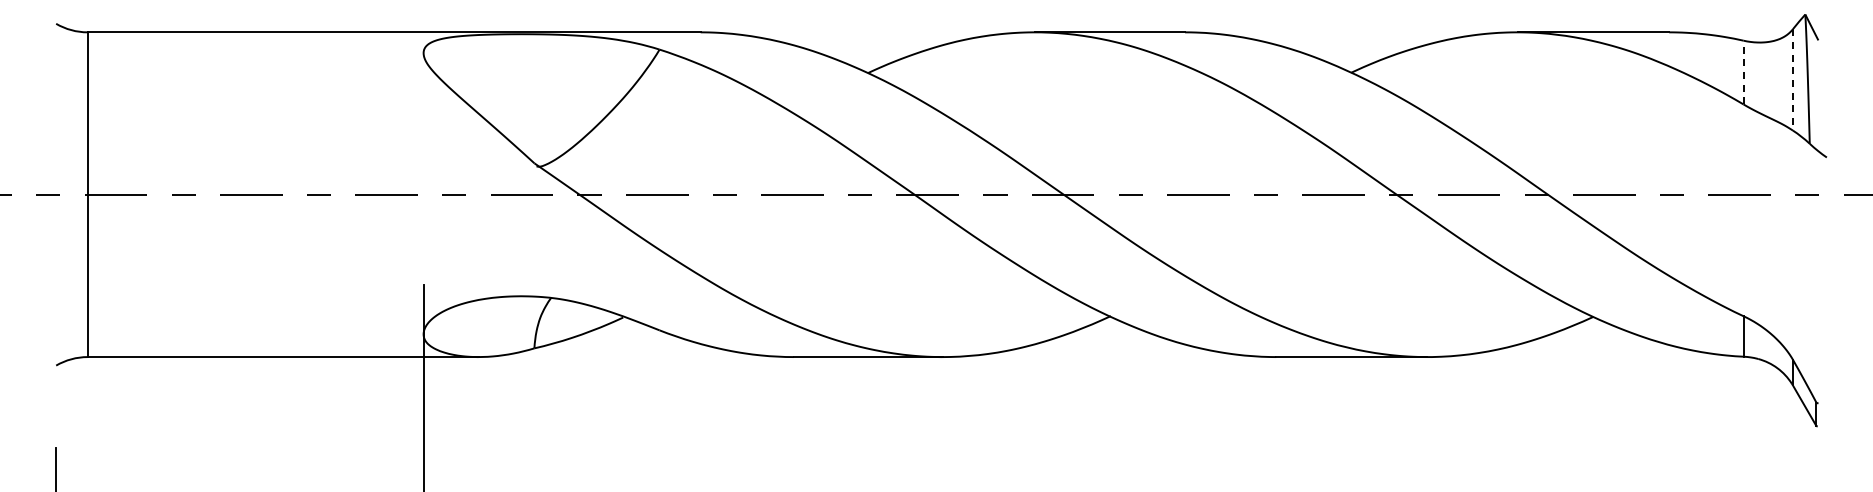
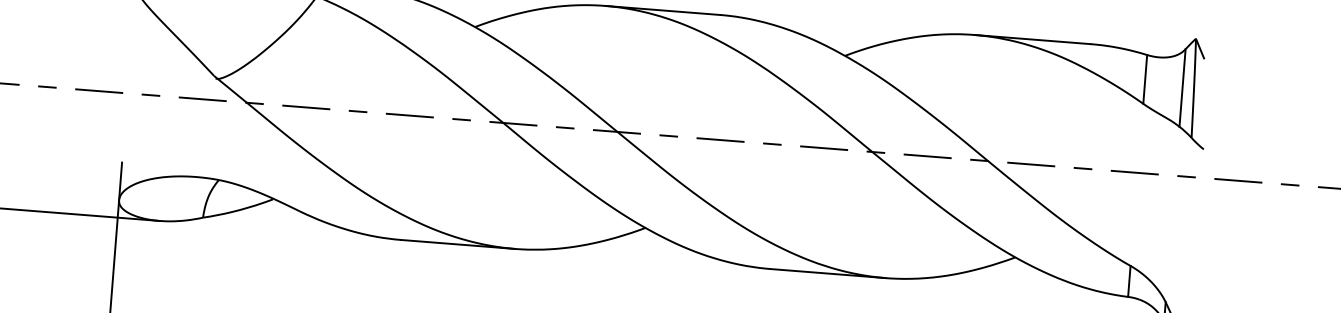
line: (1743, 72) -> (1145, 79), dashed -> solid
line: (1792, 79) -> (1182, 87), dashed -> solid

